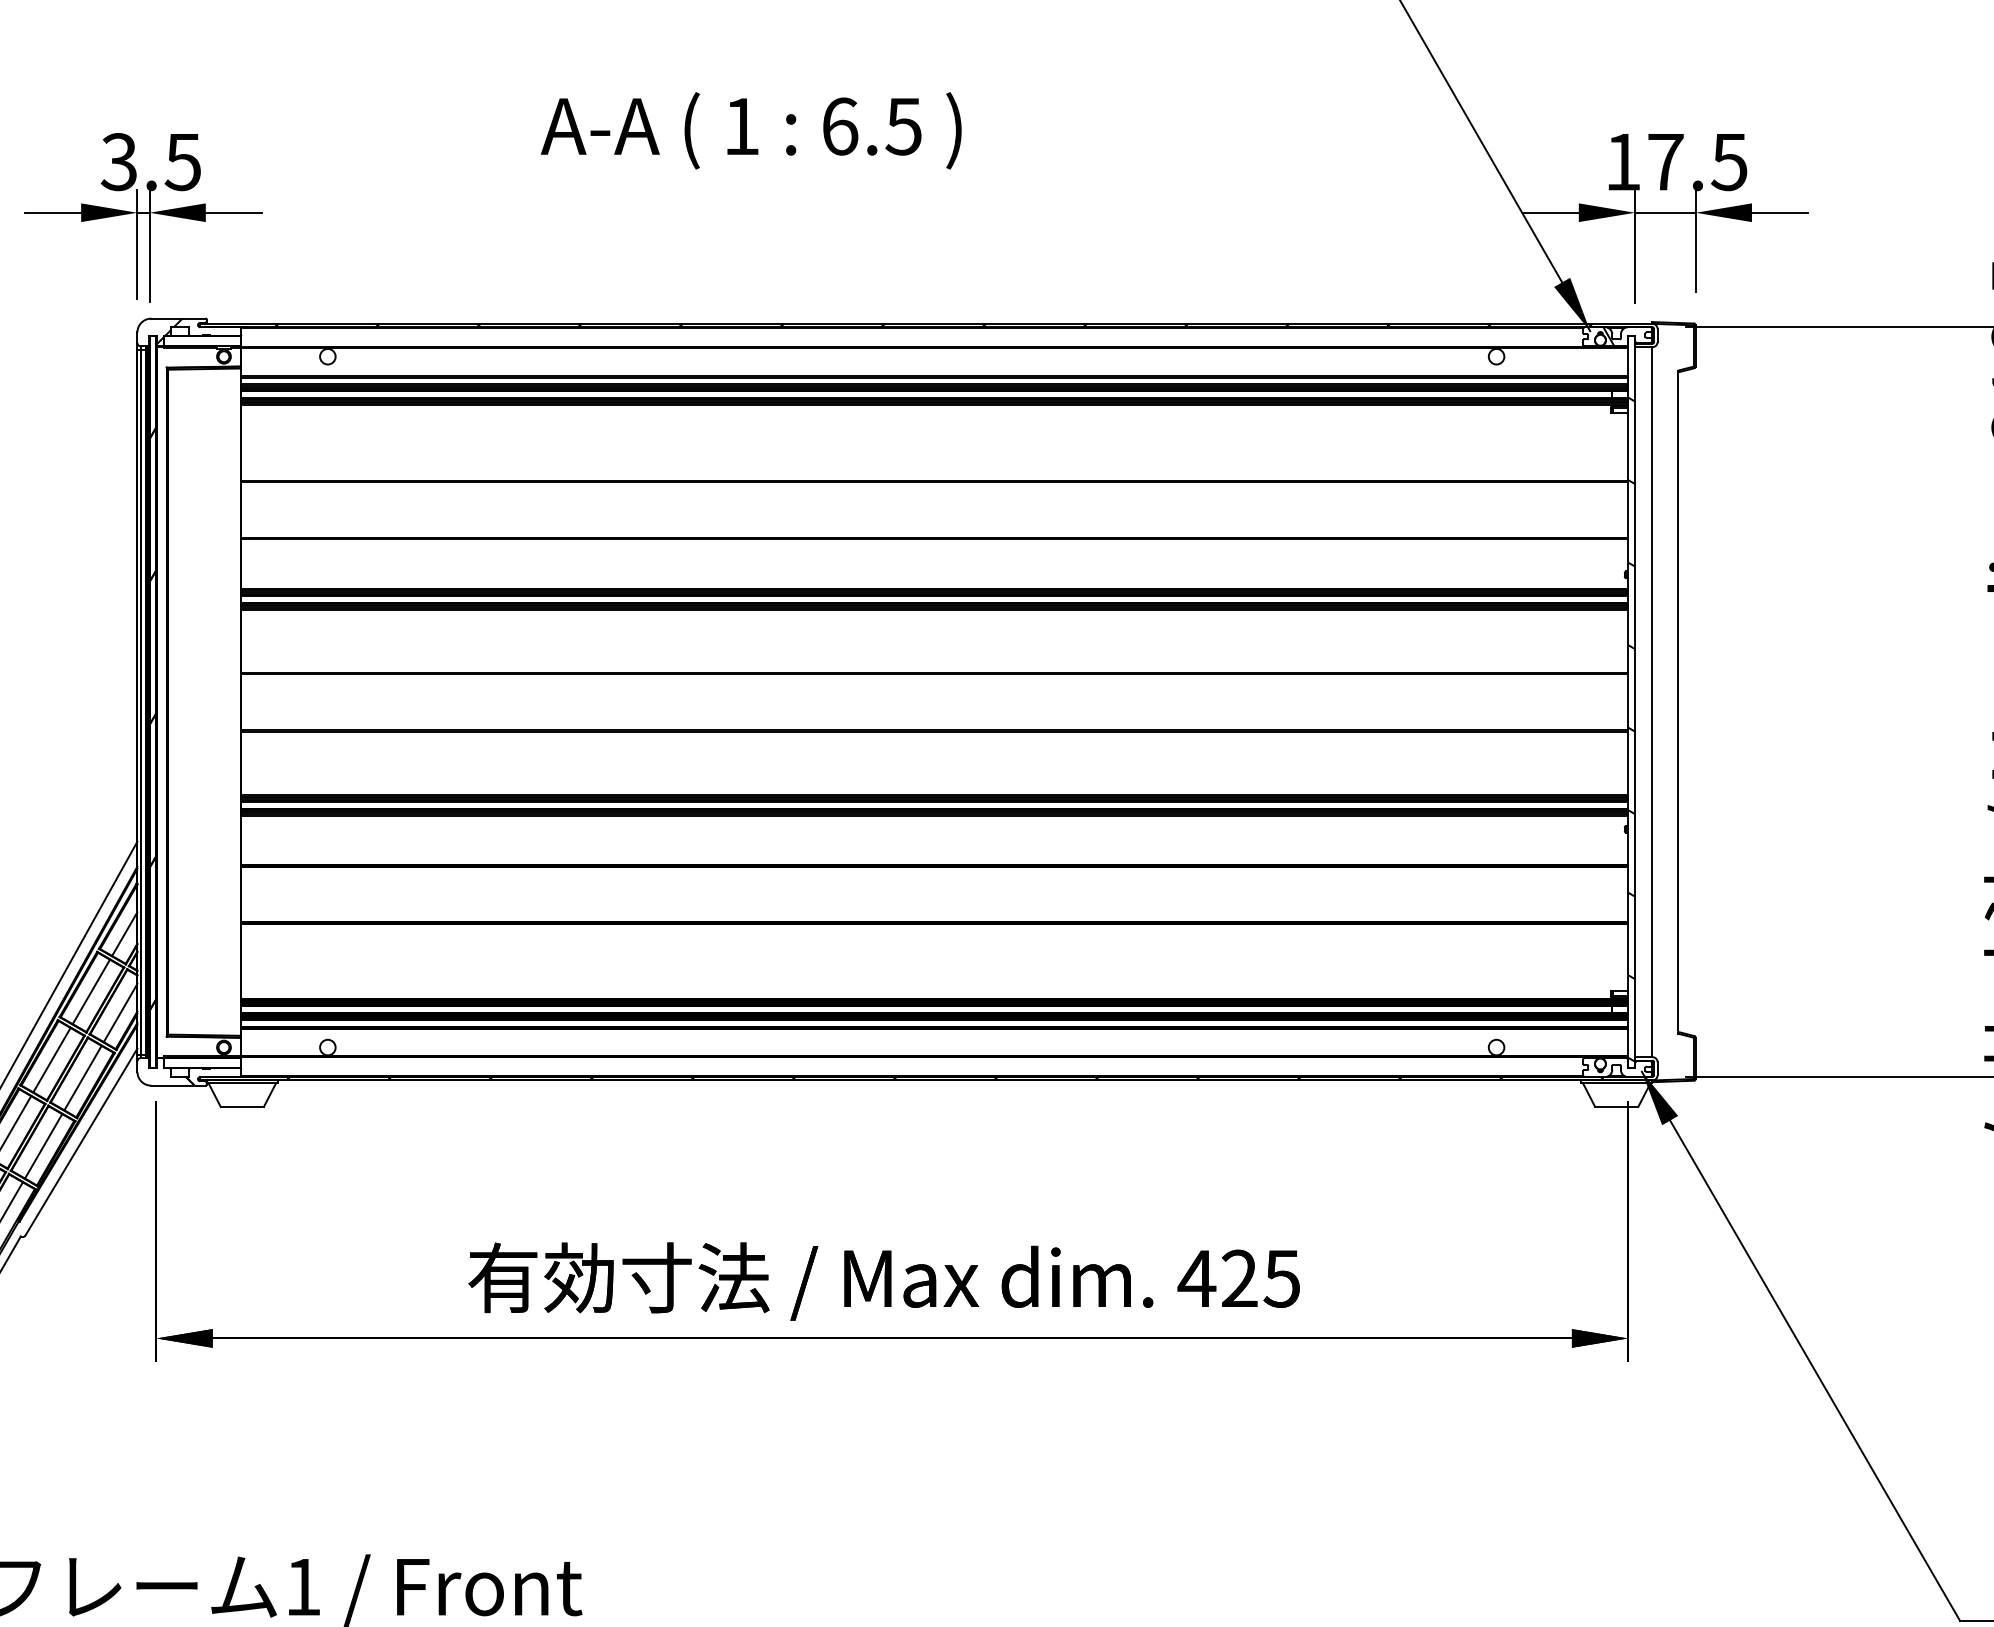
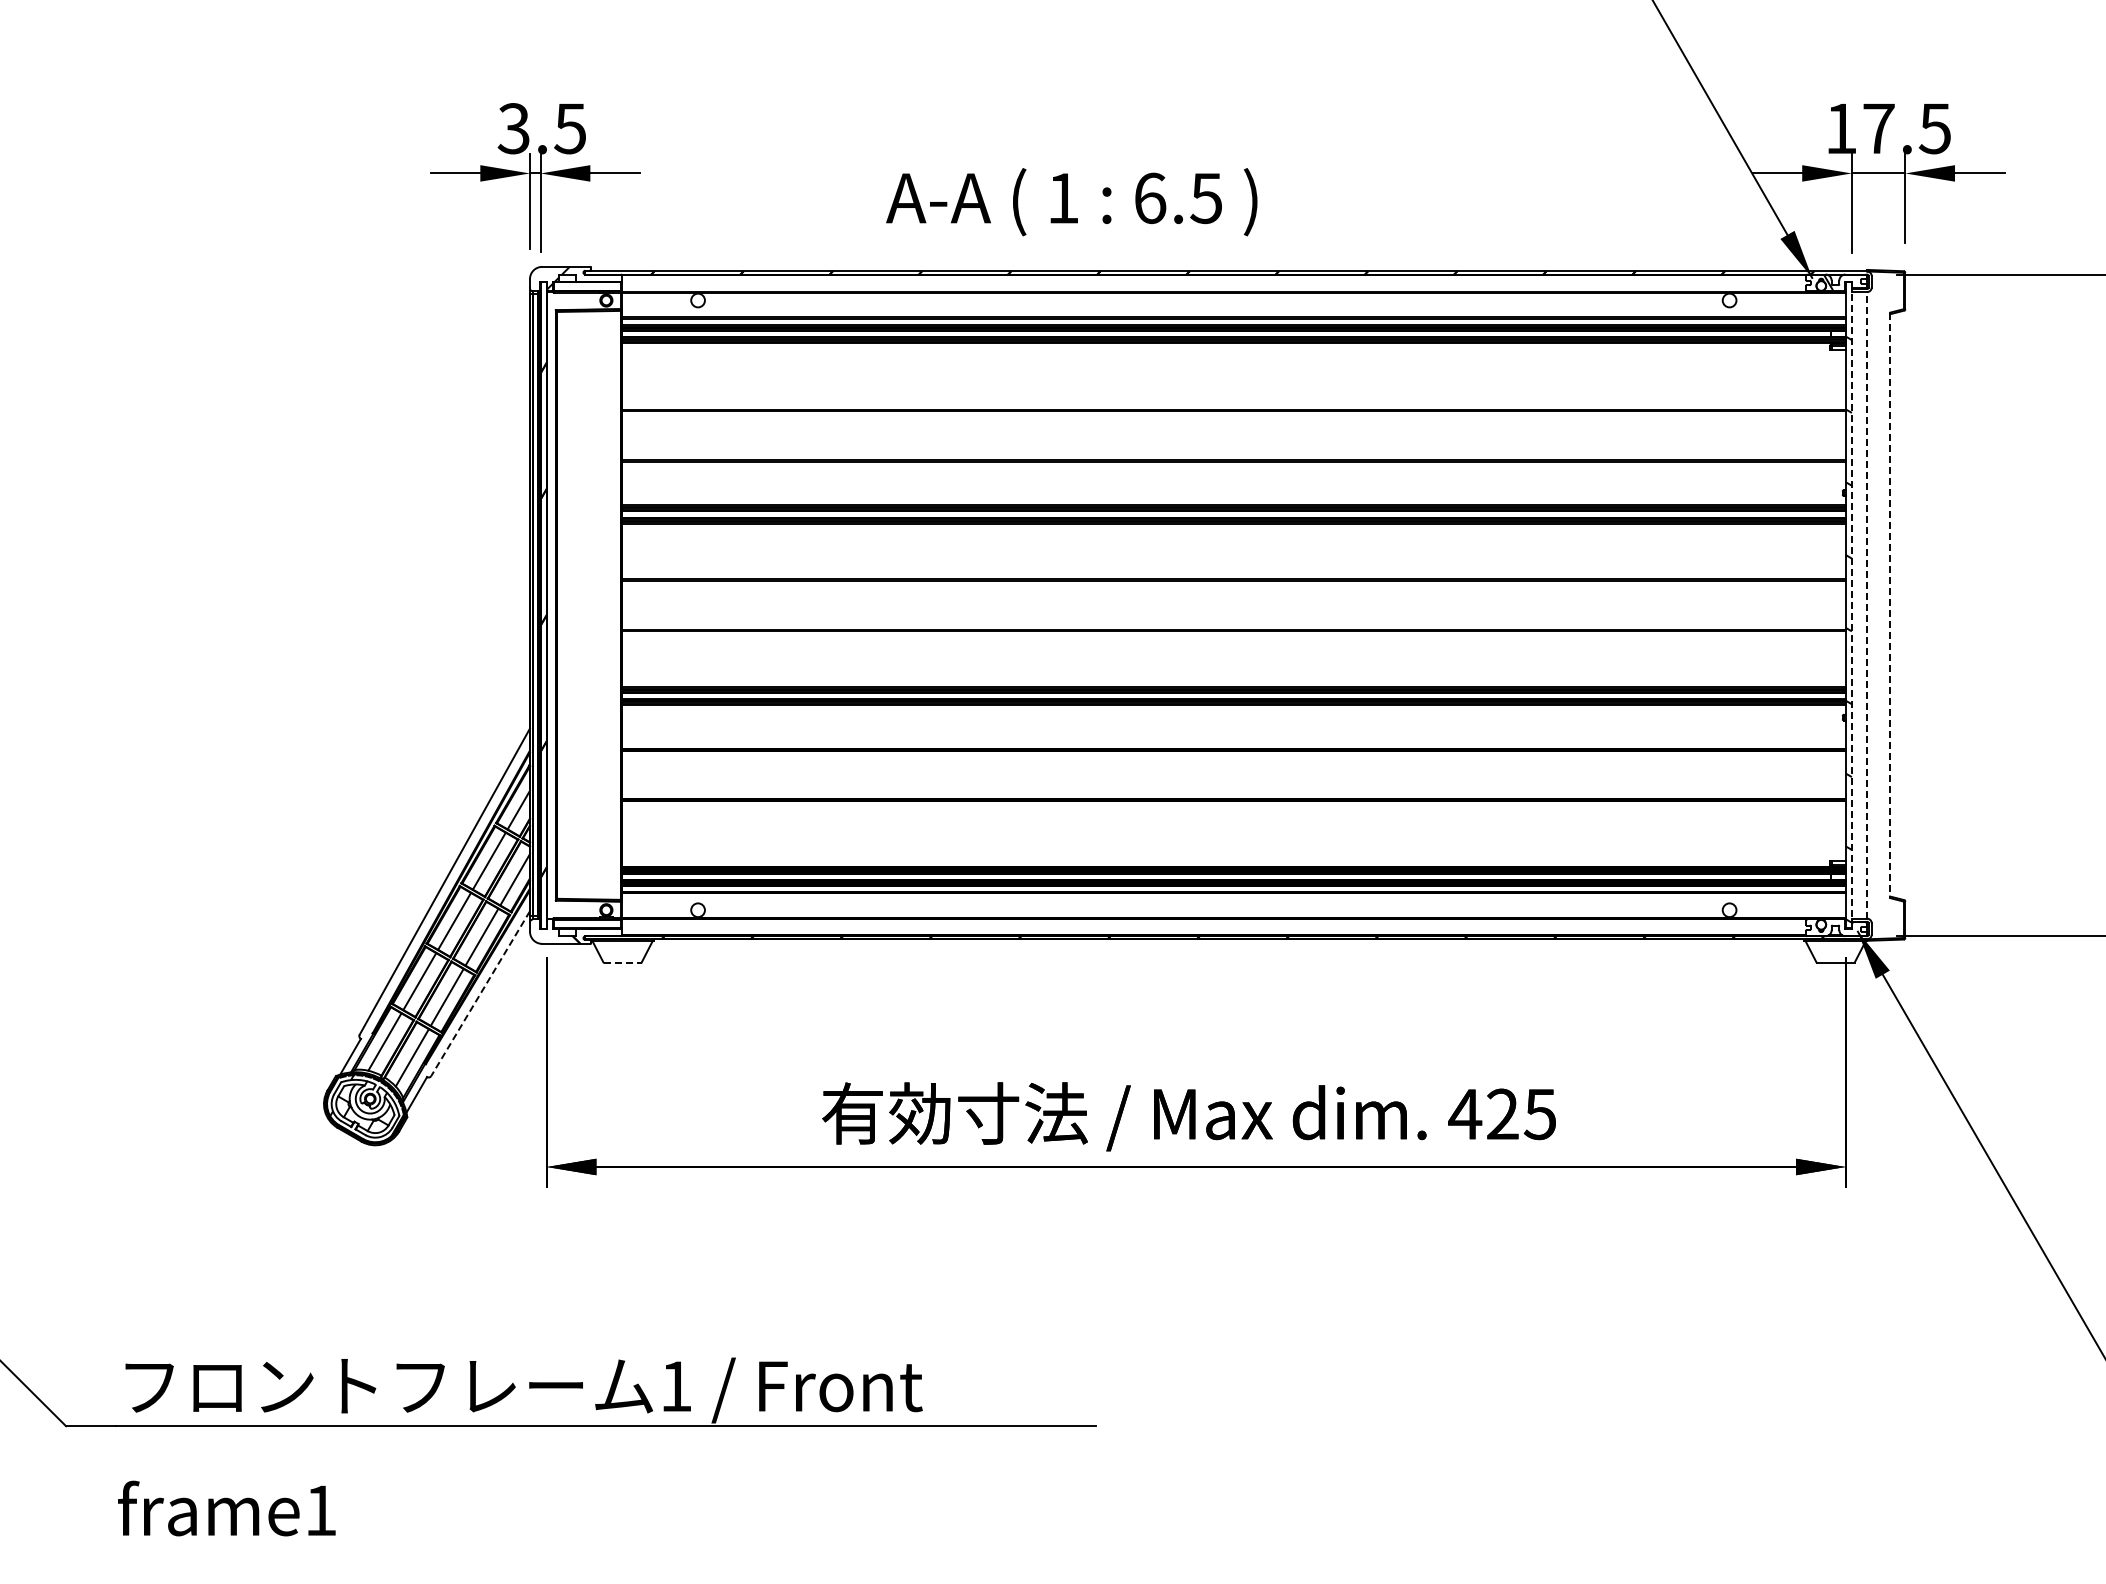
text: (750, 131) -> (1071, 202), moved
line: (1652, 701) -> (1867, 604), solid -> dashed
line: (1634, 702) -> (1851, 605), solid -> dashed
line: (1678, 702) -> (1890, 605), solid -> dashed
line: (243, 1106) -> (623, 962), solid -> dashed
line: (81, 1143) -> (480, 994), solid -> dashed

